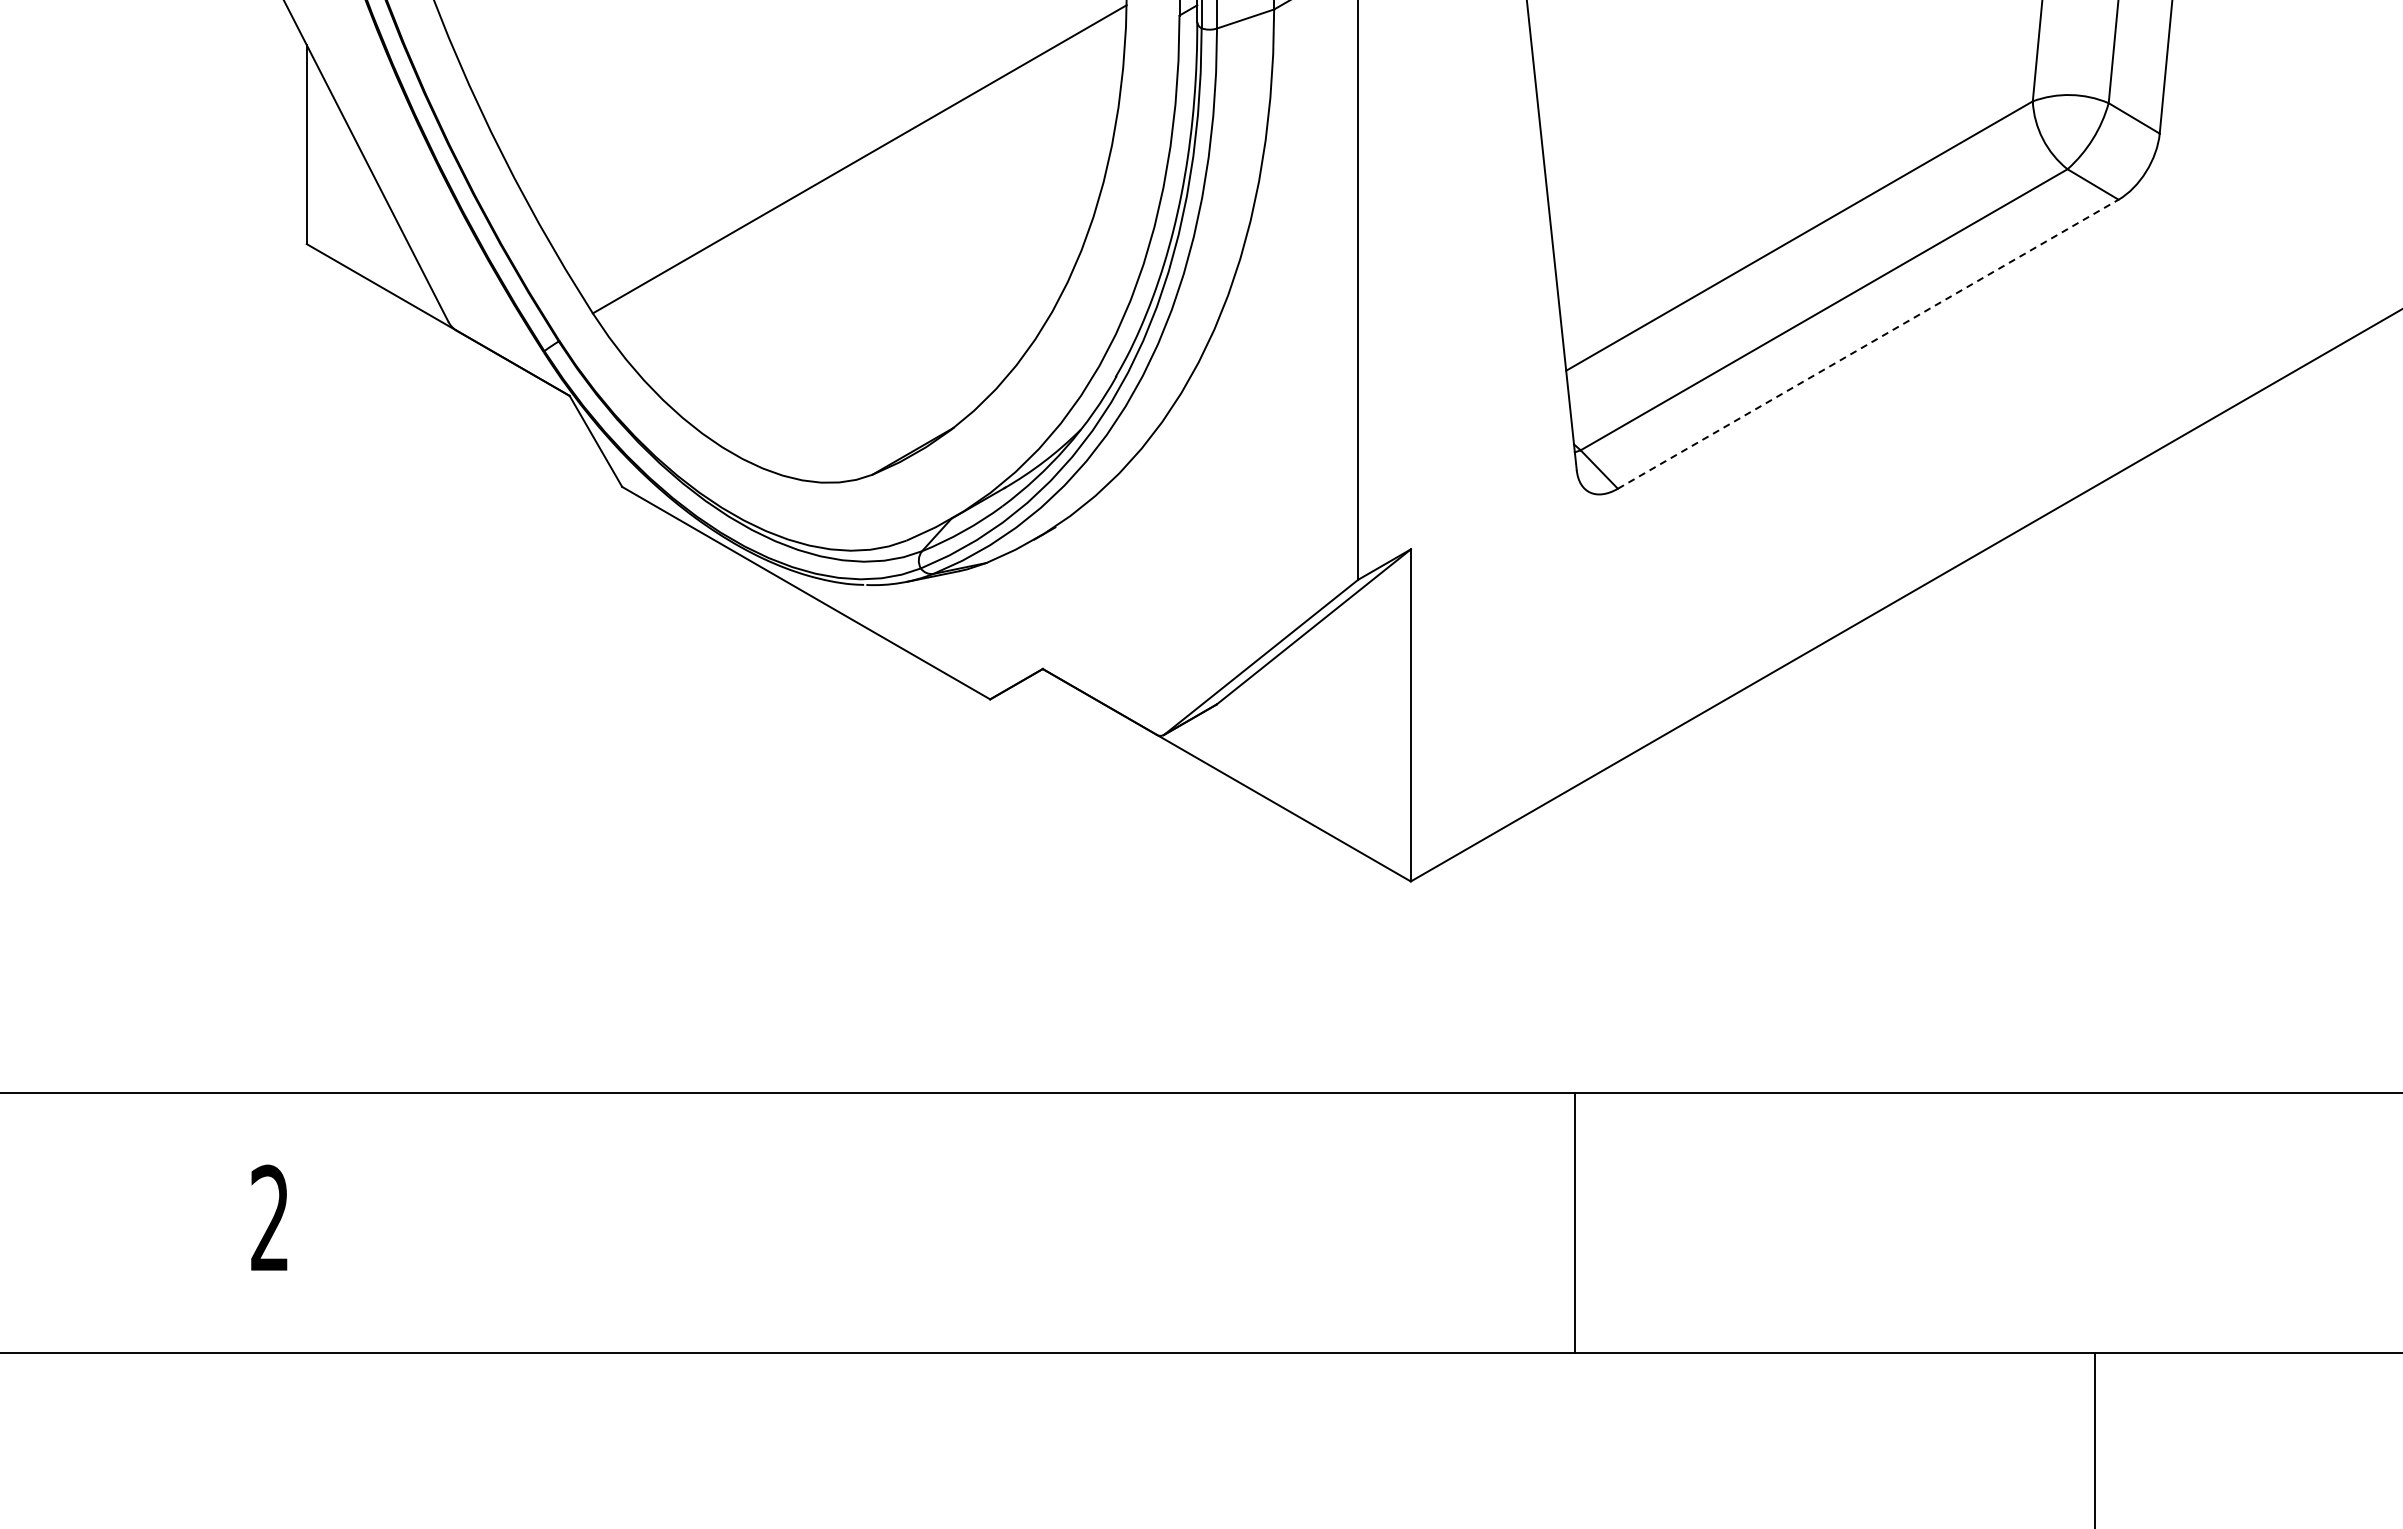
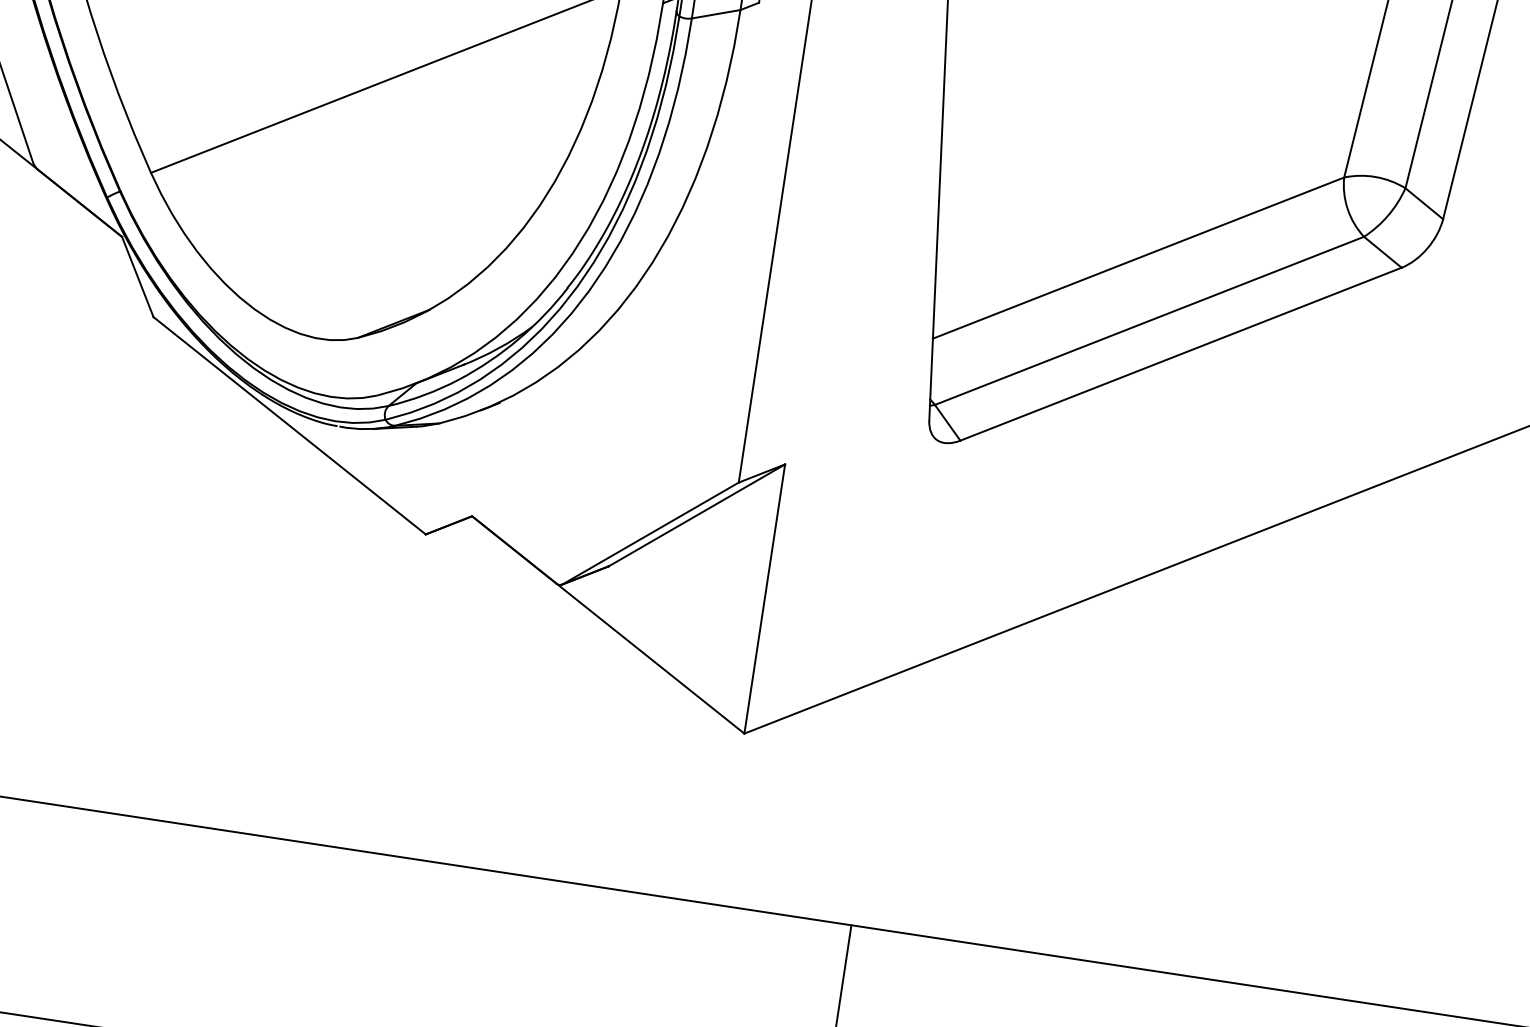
line: (1868, 344) -> (1181, 354), dashed -> solid

